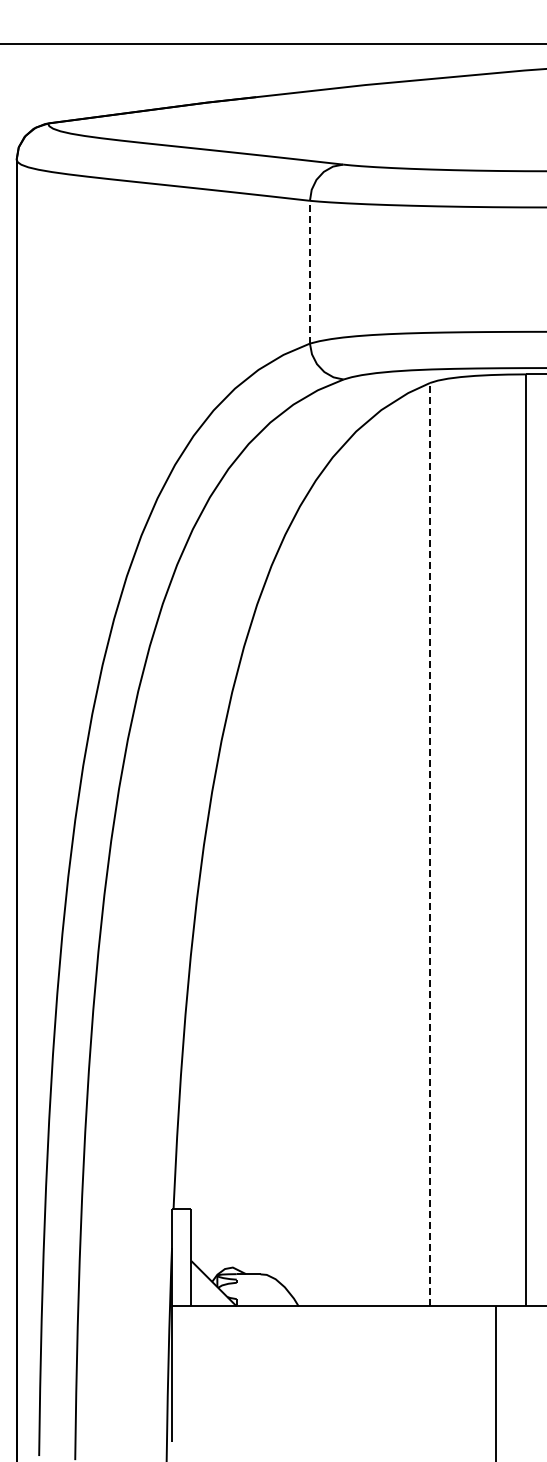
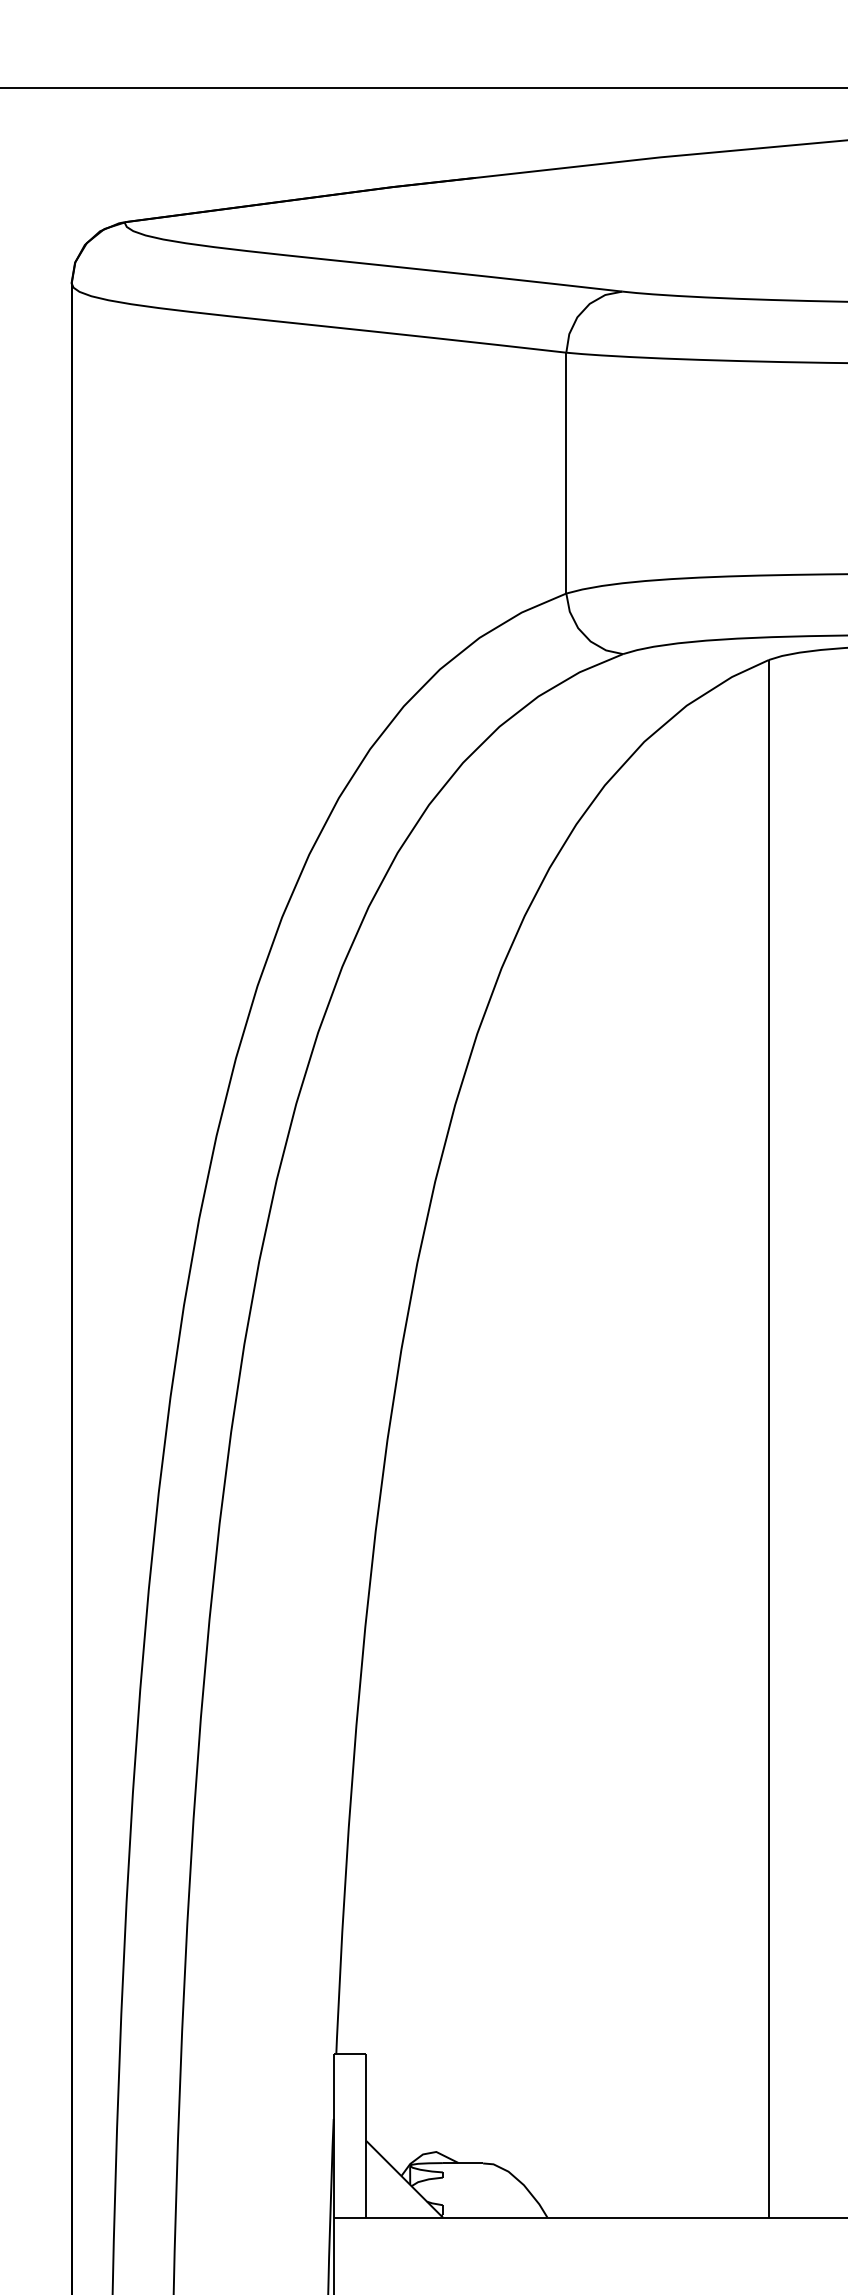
line: (309, 271) -> (565, 471), dashed -> solid
line: (430, 844) -> (769, 1438), dashed -> solid

